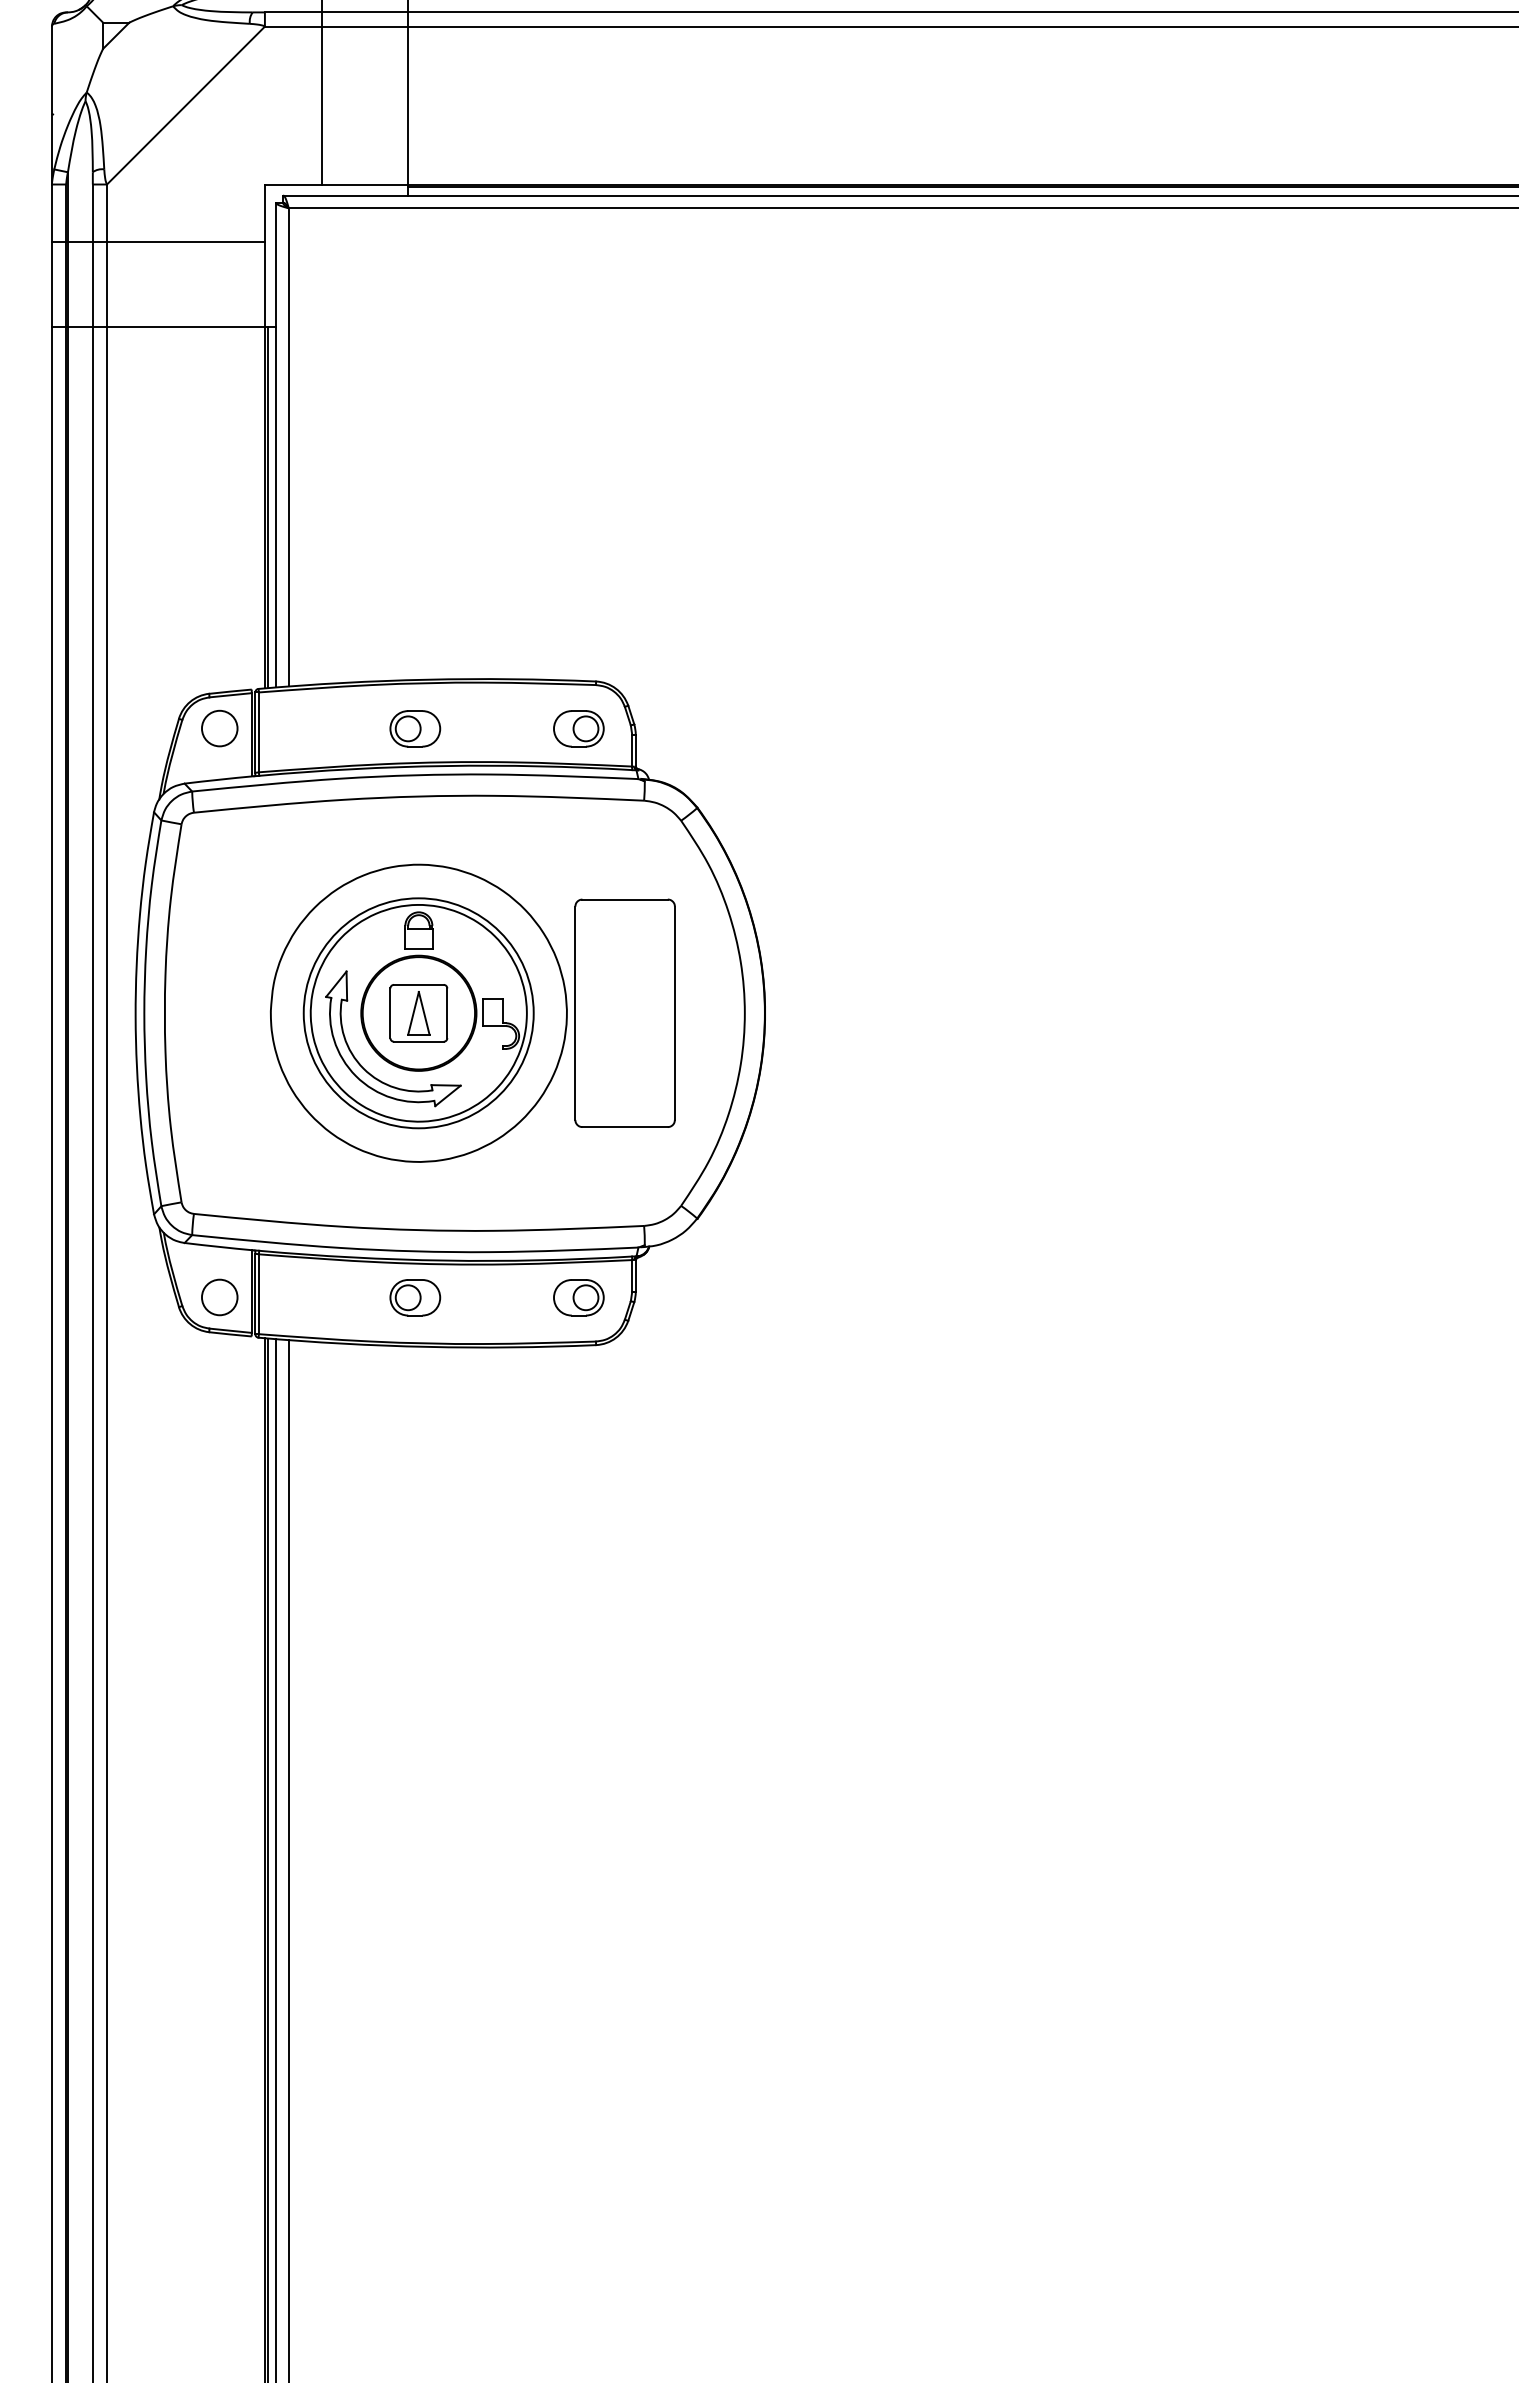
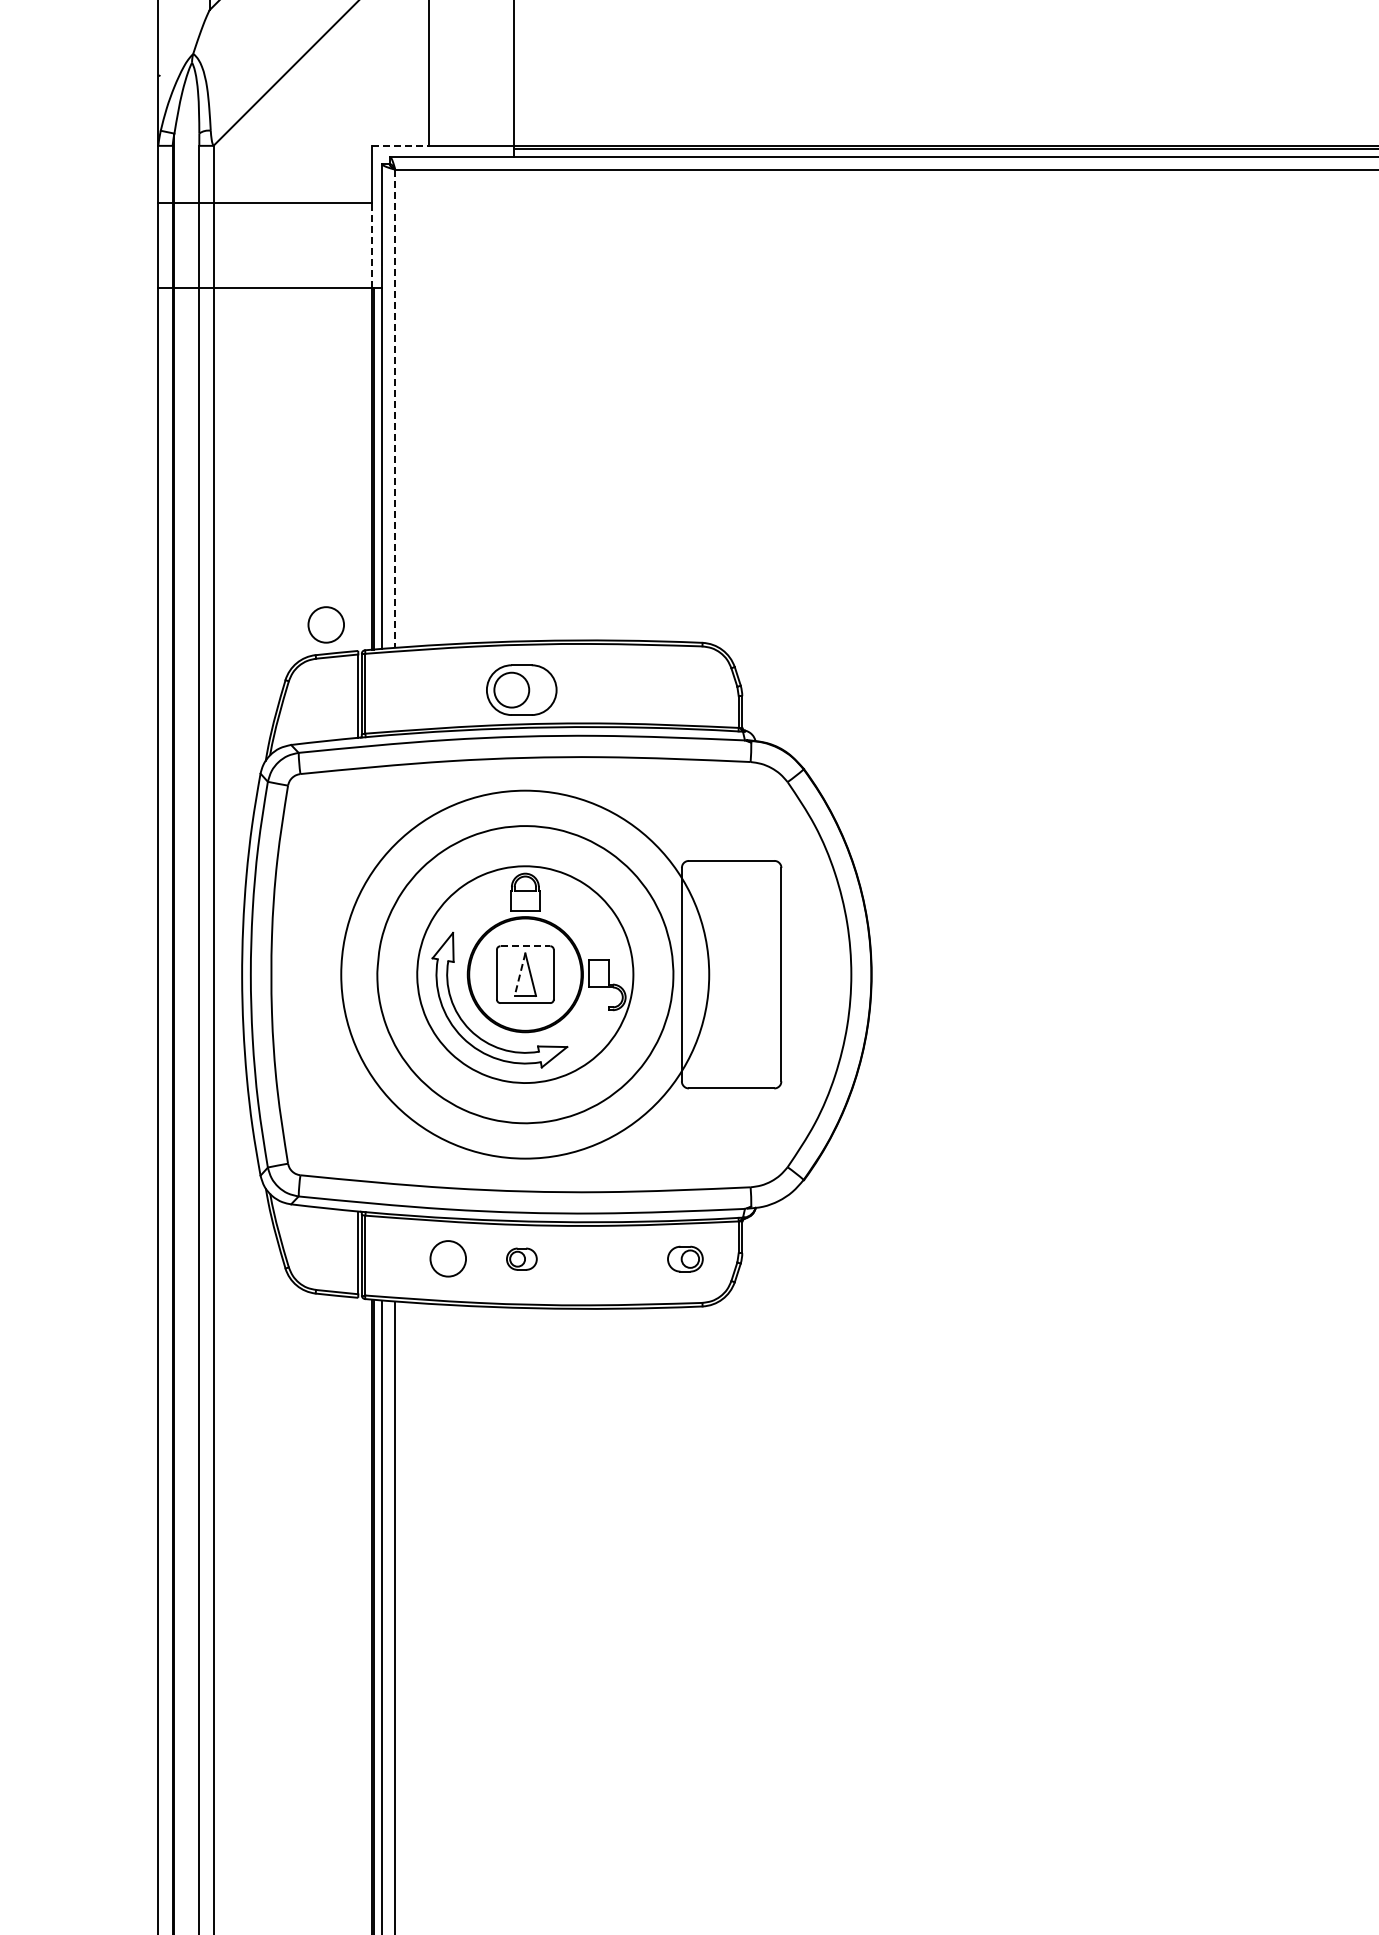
line: (294, 184) -> (401, 145), solid -> dashed
line: (265, 284) -> (372, 245), solid -> dashed
line: (288, 447) -> (395, 408), solid -> dashed
circle: (219, 728) -> (326, 624), moved
part: (415, 728) -> (522, 689), size x1.4
part: (578, 728) -> (685, 689), removed
line: (418, 984) -> (525, 945), solid -> dashed
line: (413, 1013) -> (520, 974), solid -> dashed
circle: (418, 1013) -> (525, 974), size x1.6
circle: (219, 1297) -> (448, 1258), moved
part: (415, 1297) -> (522, 1258), size x0.6
part: (578, 1297) -> (685, 1258), size x0.7

